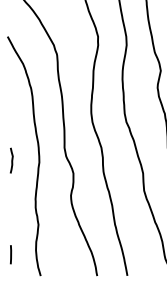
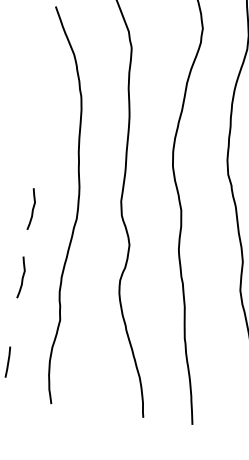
line: (11, 202) -> (21, 277), added

